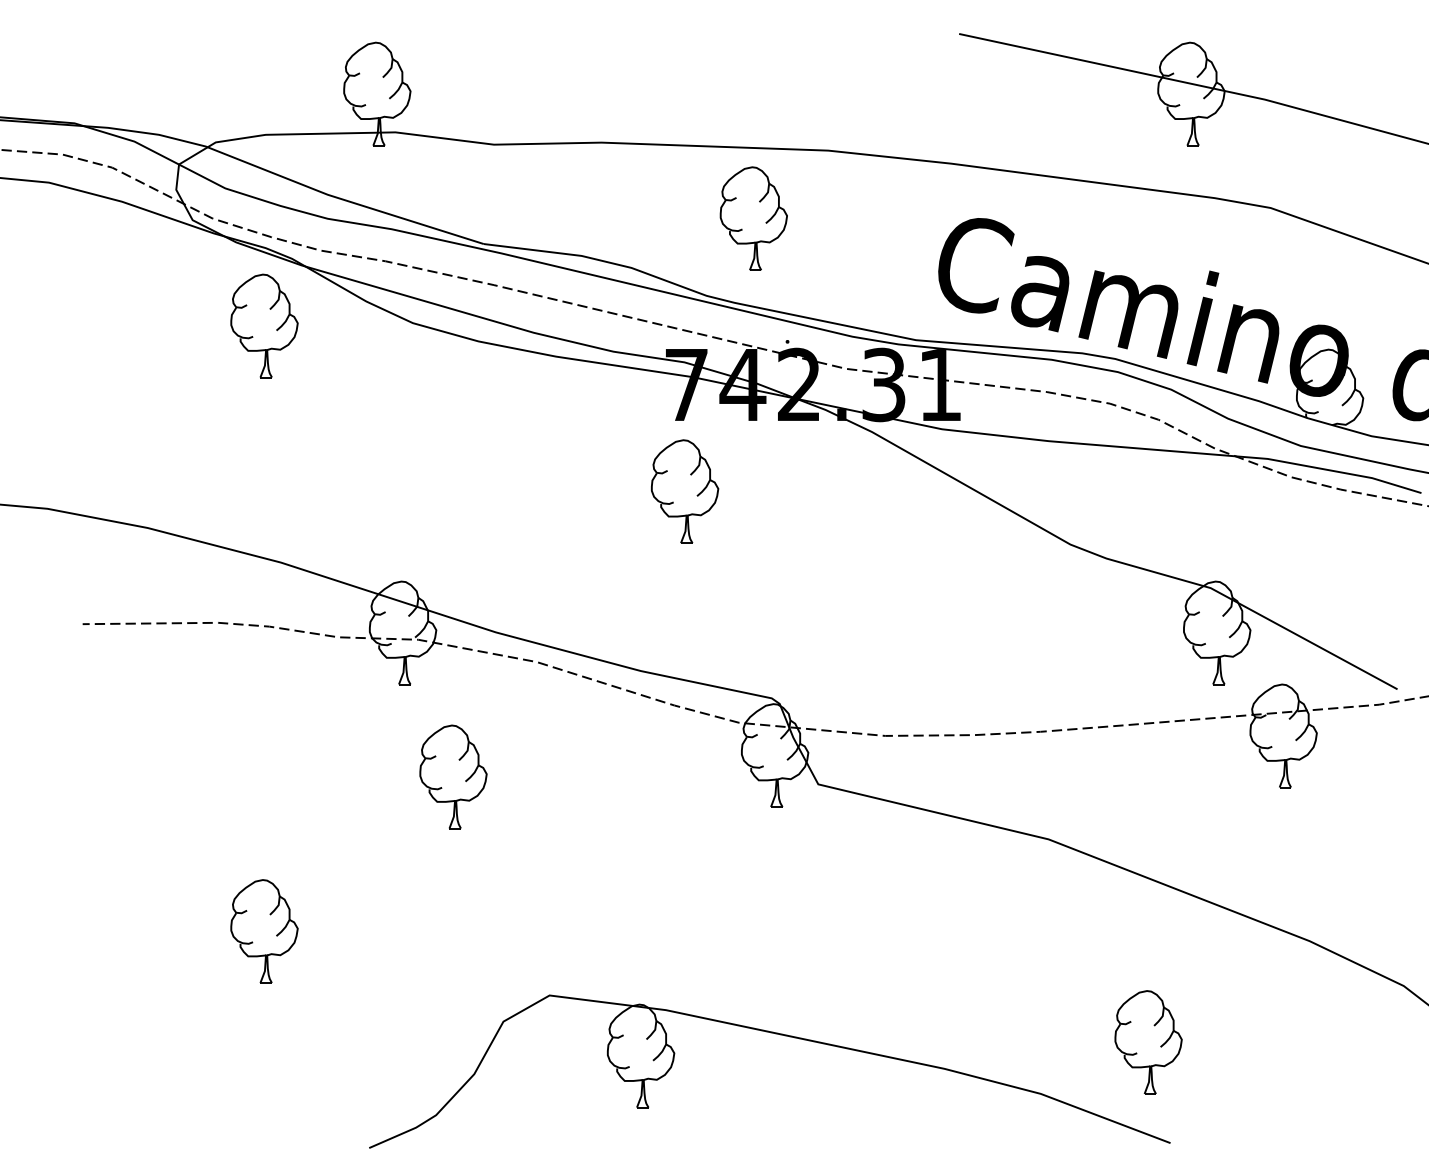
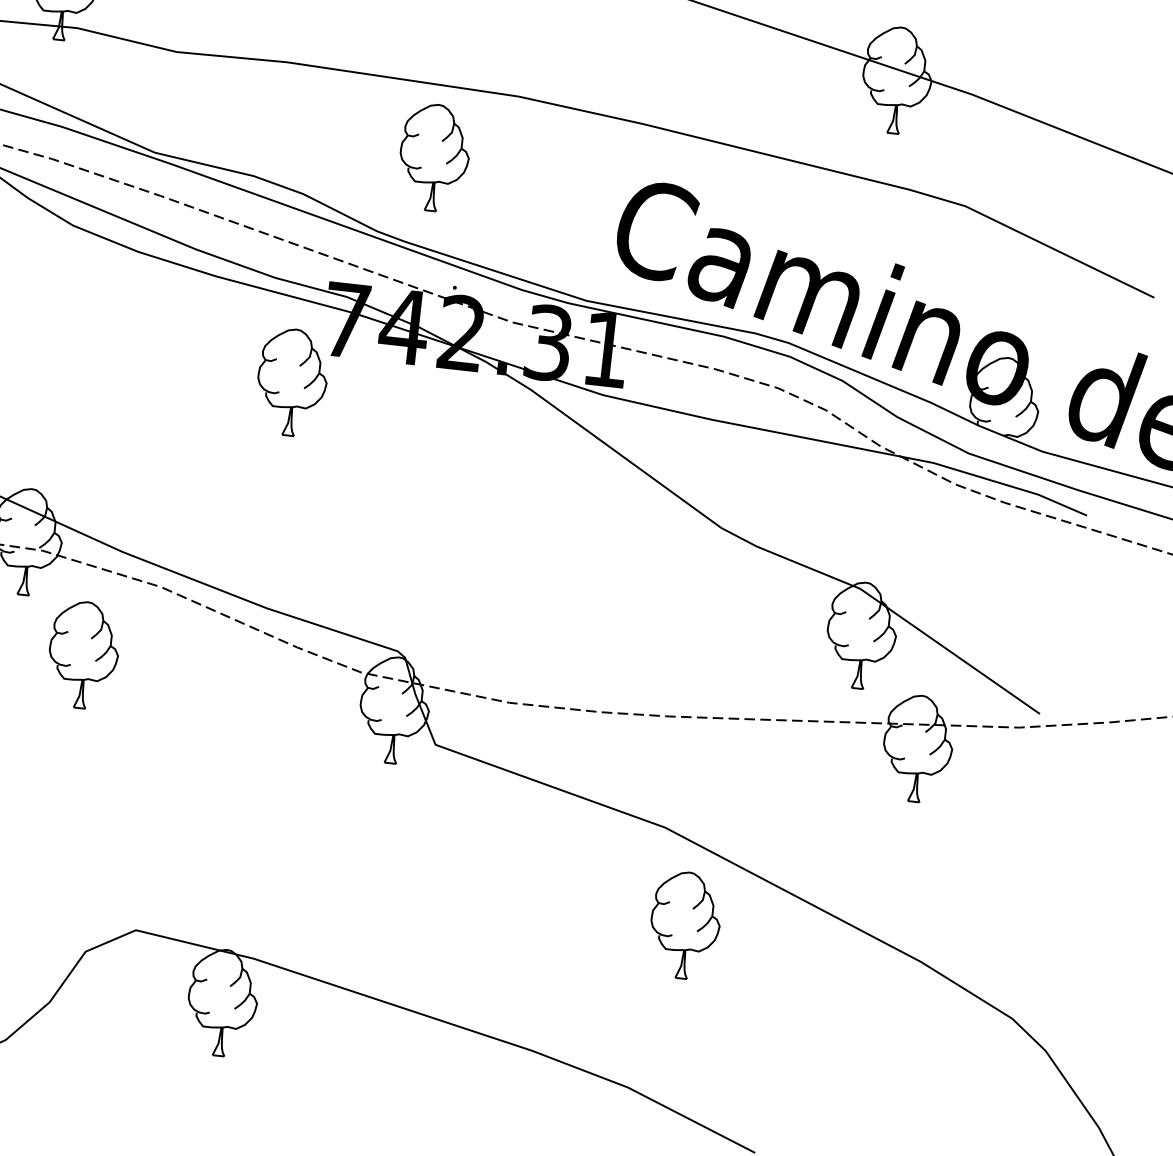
part: (685, 491) -> (292, 382), moved
part: (453, 776) -> (83, 654), moved
part: (1148, 1042) -> (685, 925), moved

